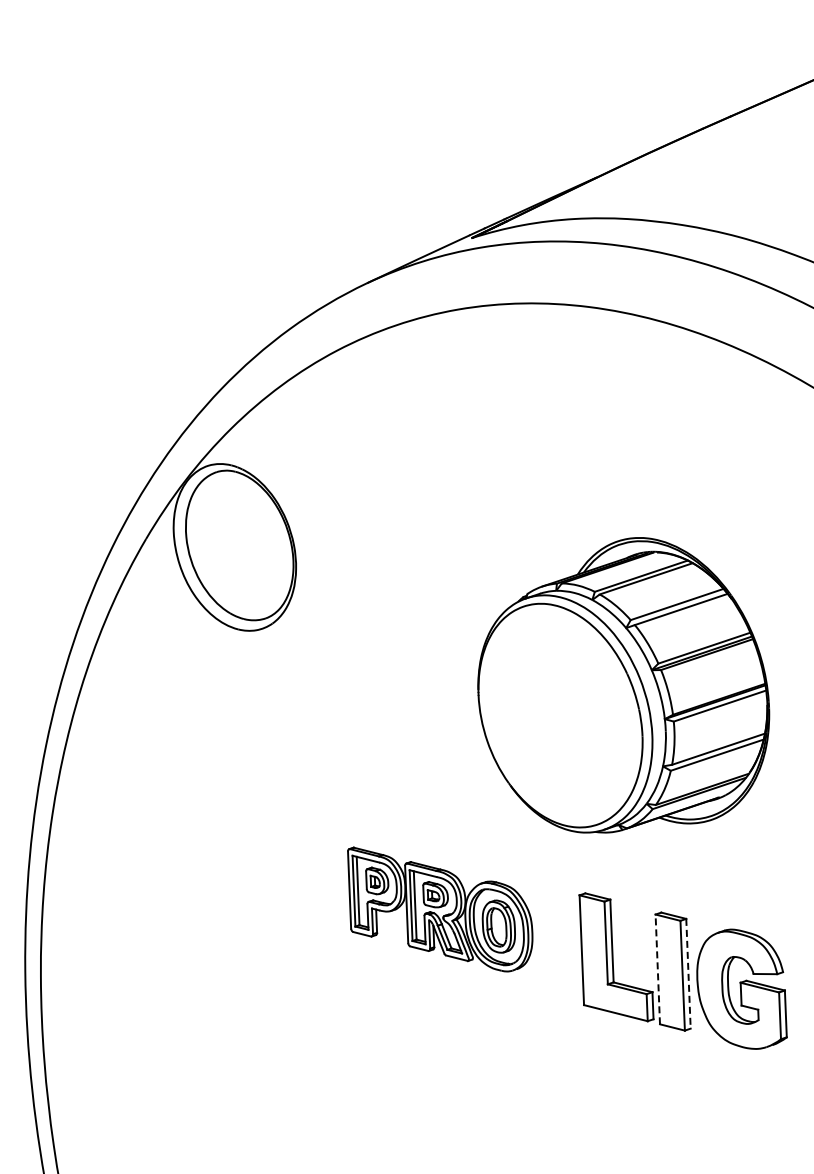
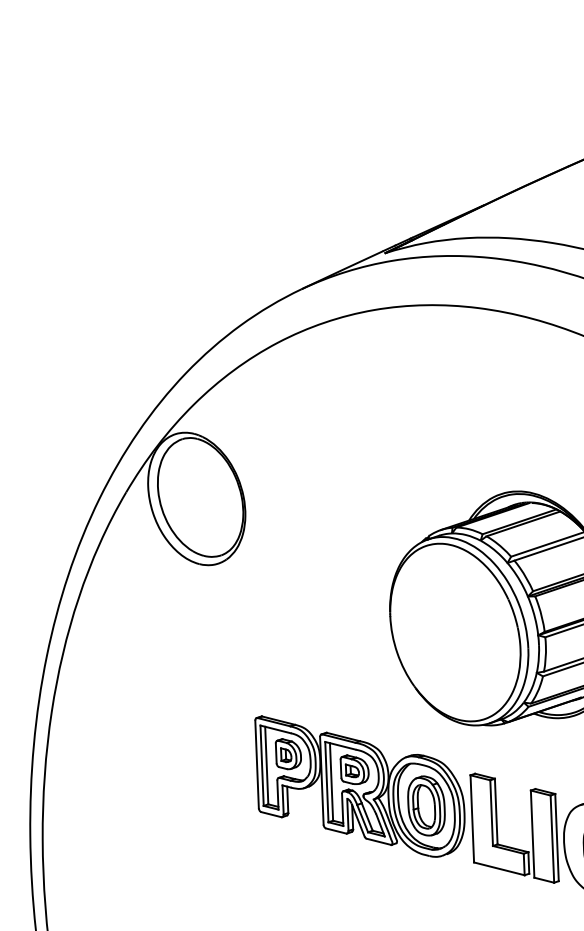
part: (439, 909) -> (359, 786), size x1.43
line: (657, 969) -> (532, 834), dashed -> solid
line: (688, 973) -> (557, 837), dashed -> solid

